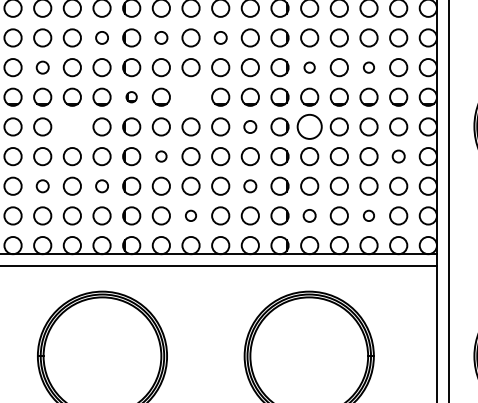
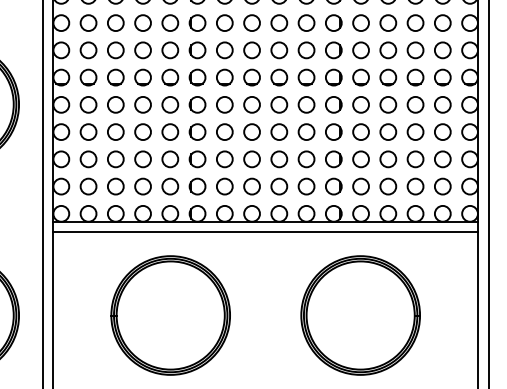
circle: (102, 37) -> (170, 22), size x1.43
circle: (161, 37) -> (224, 22), size x1.43
circle: (220, 37) -> (279, 22), size x1.43
circle: (42, 67) -> (115, 50), size x1.43
circle: (309, 67) -> (360, 50), size x1.67
circle: (368, 67) -> (415, 50), size x1.67
part: (131, 97) -> (197, 77), size x1.67
part: (190, 97) -> (251, 77), added
circle: (71, 126) -> (142, 104), added
circle: (250, 126) -> (306, 104), size x1.43
circle: (309, 126) -> (360, 104), size x0.71
circle: (161, 155) -> (224, 131), size x1.67
circle: (398, 155) -> (442, 131), size x1.43
circle: (42, 186) -> (115, 159), size x1.43
circle: (102, 186) -> (170, 159), size x1.43
circle: (250, 186) -> (306, 159), size x1.43
circle: (190, 215) -> (251, 186), size x1.67
circle: (309, 215) -> (360, 186), size x1.43
circle: (368, 215) -> (415, 186), size x1.67

